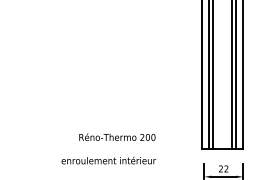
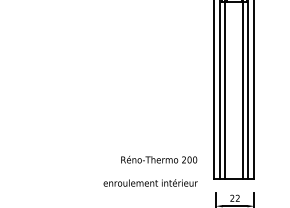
text: (108, 149) -> (150, 171), moved

